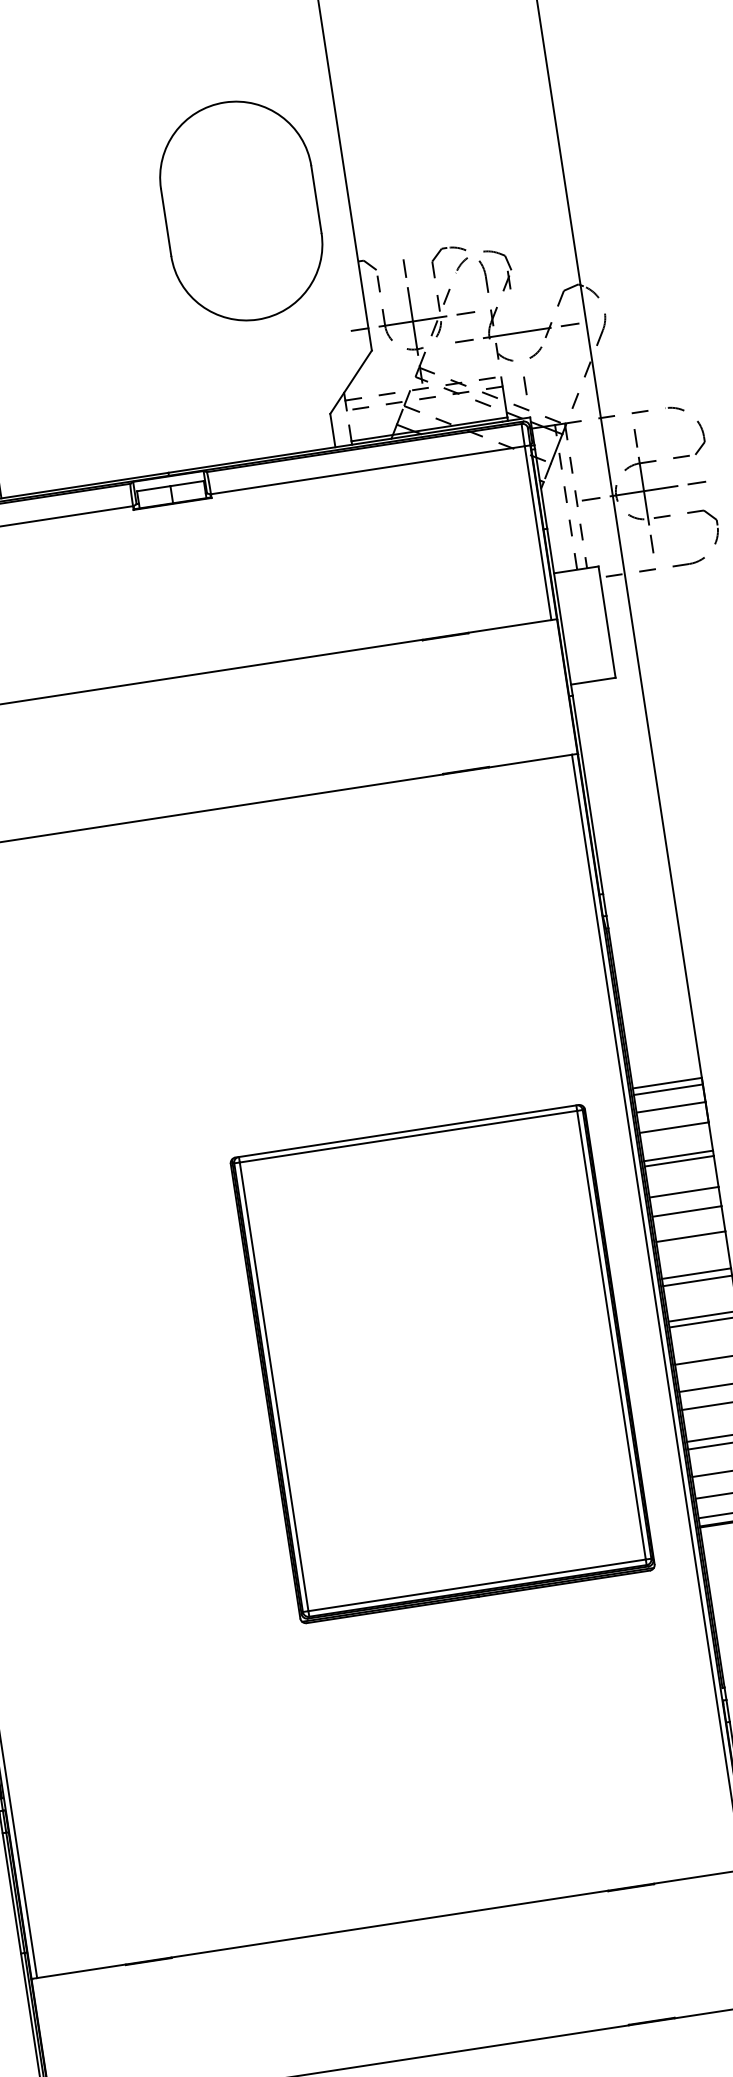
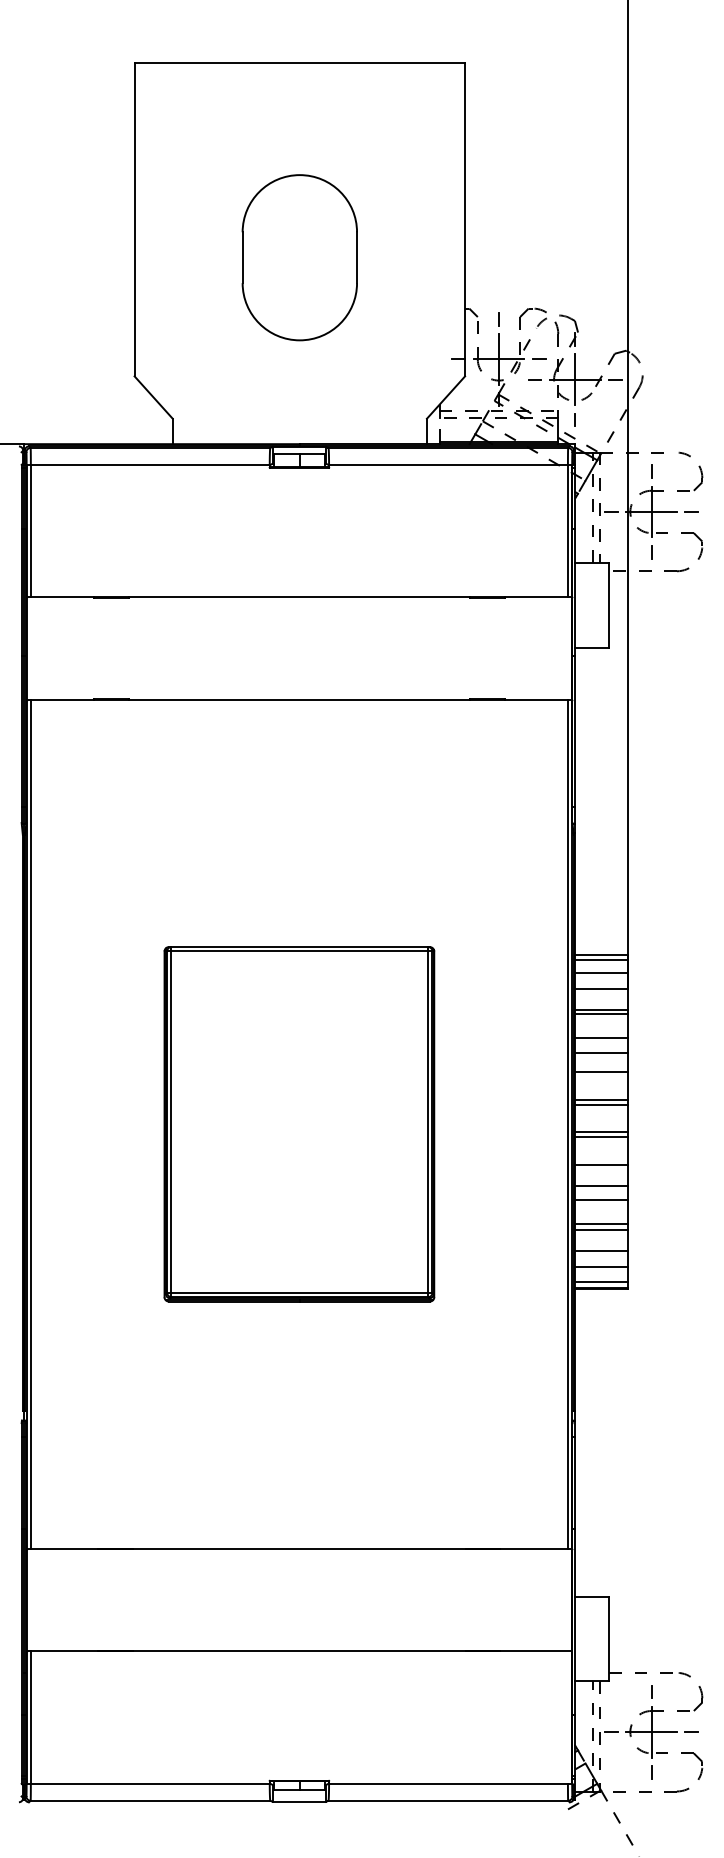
part: (240, 210) -> (299, 257), moved
line: (517, 332) -> (575, 379), added
part: (442, 1364) -> (299, 1124), moved

